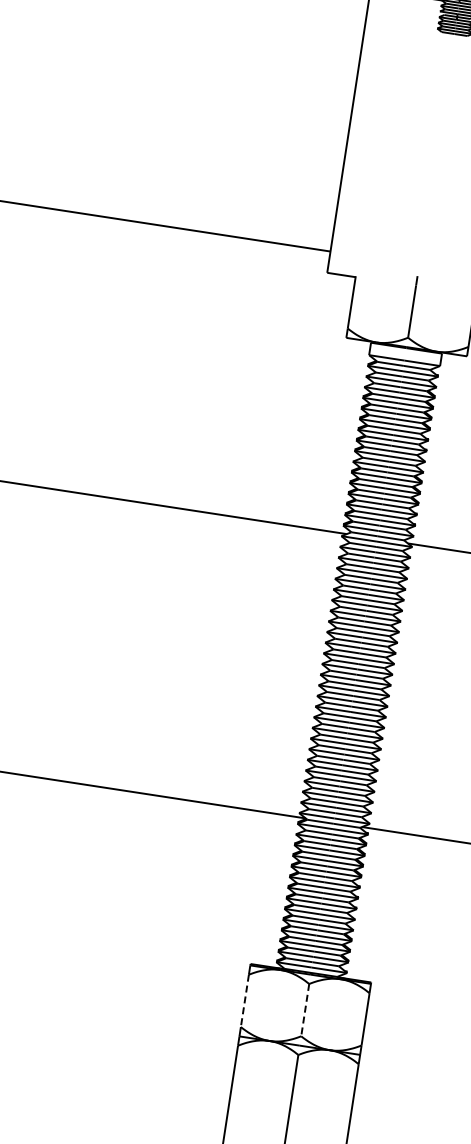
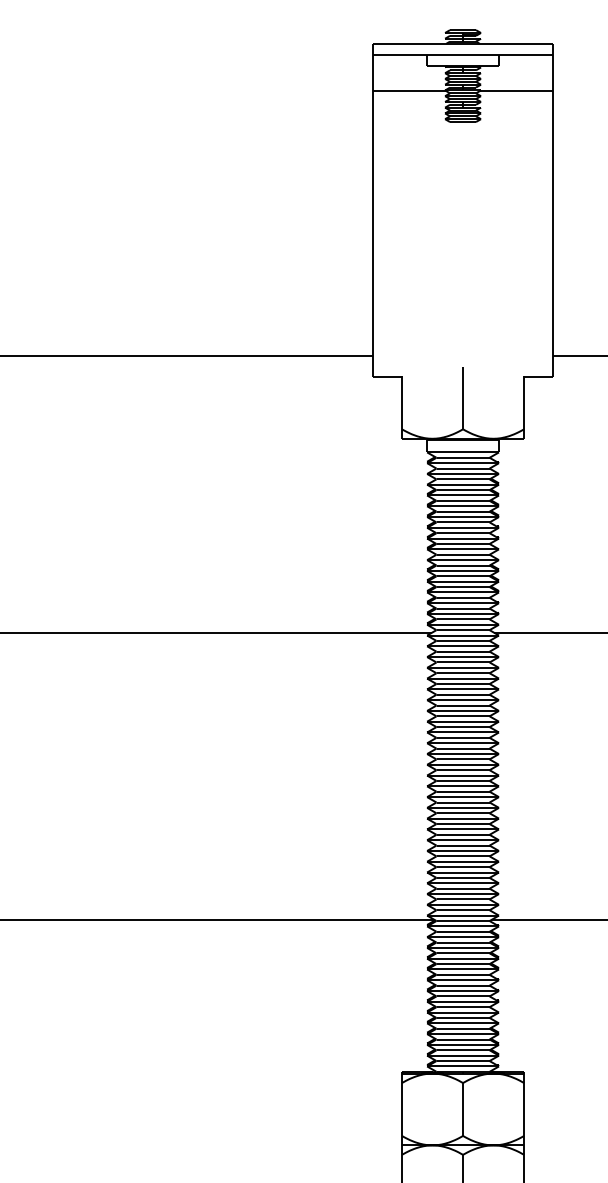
line: (245, 1000) -> (402, 1109), dashed -> solid
line: (305, 1010) -> (463, 1109), dashed -> solid

